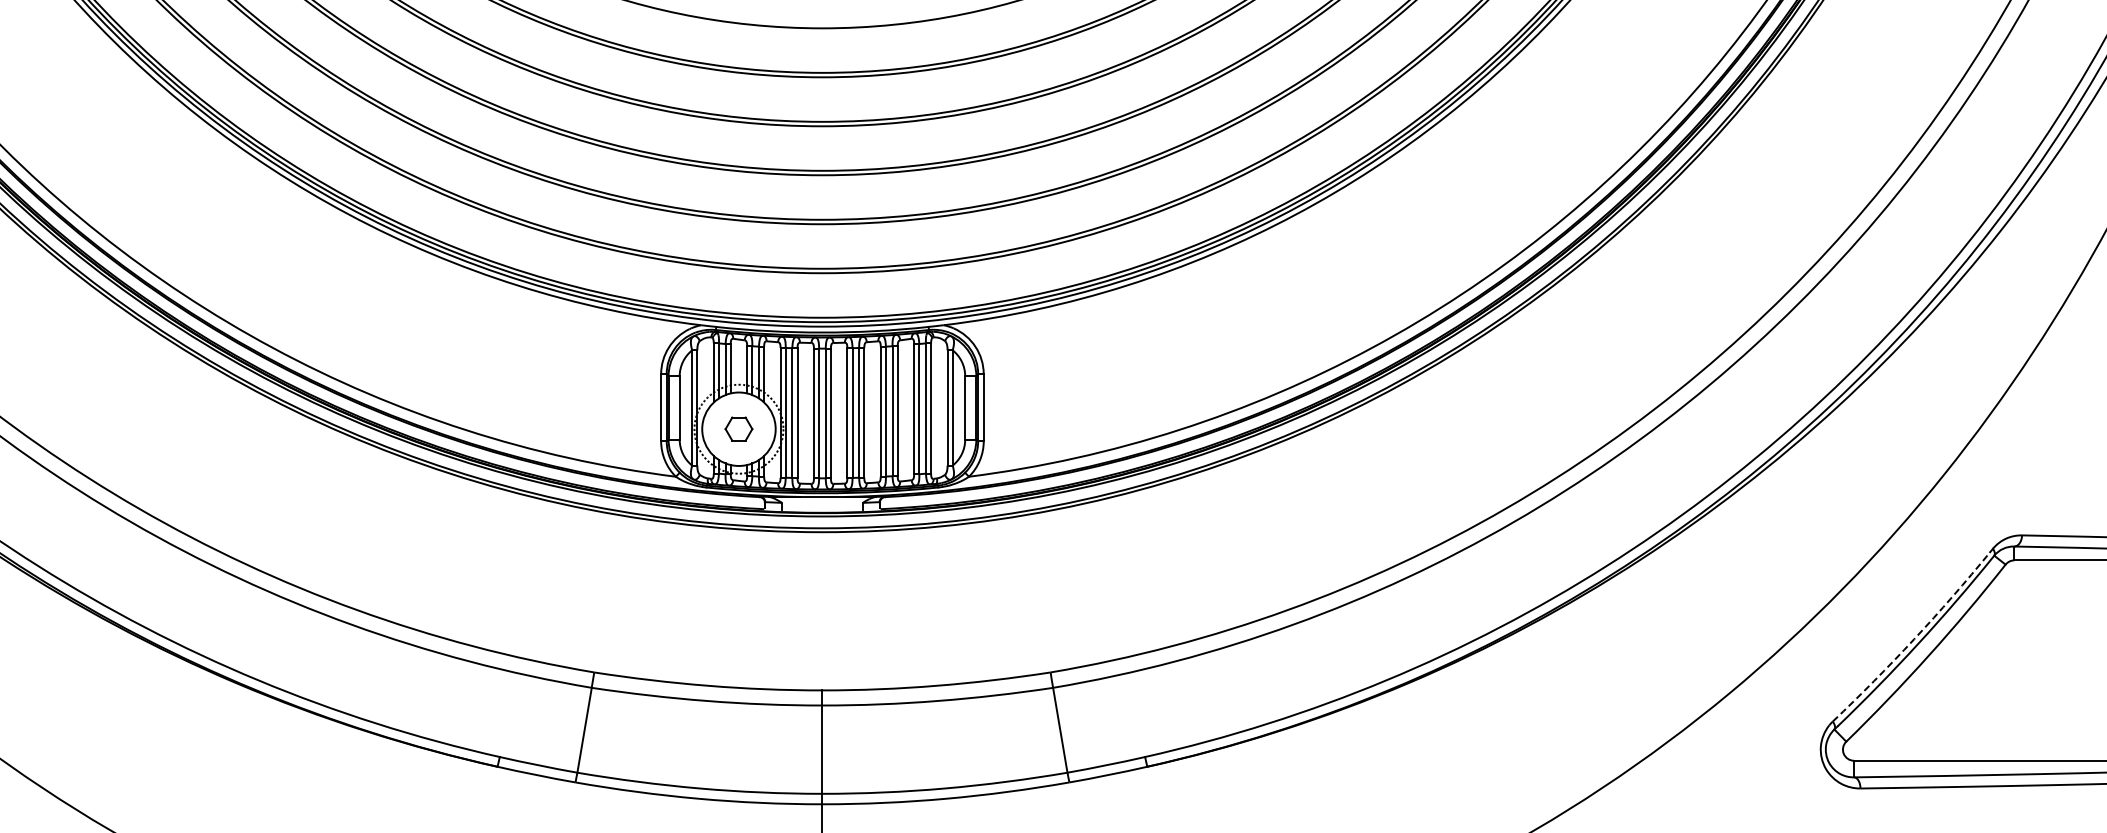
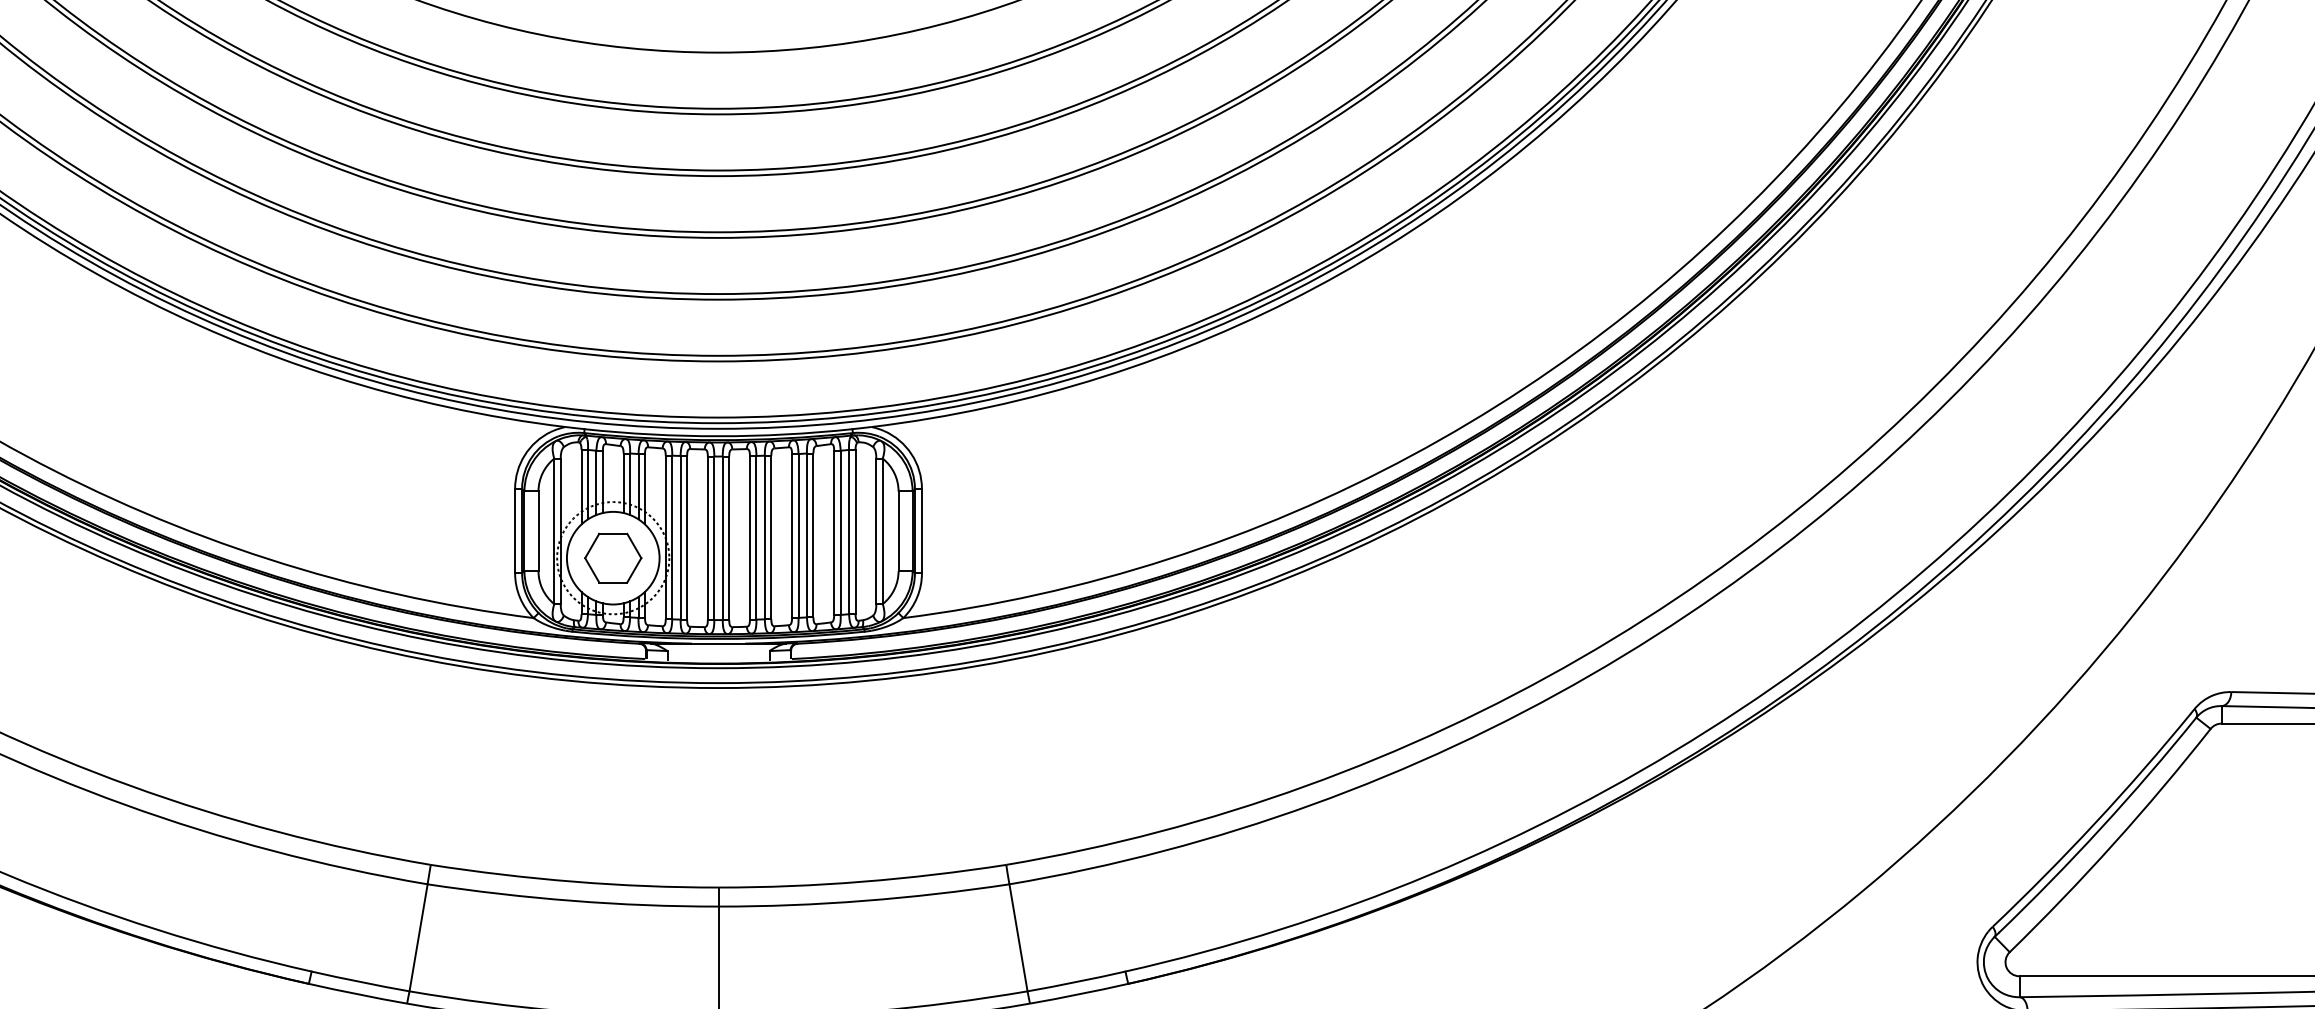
part: (738, 428) -> (612, 557), size x1.67
arc: (1914, 639) -> (2095, 823), dashed -> solid

